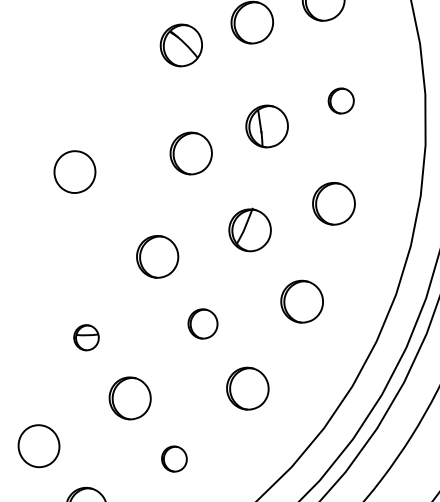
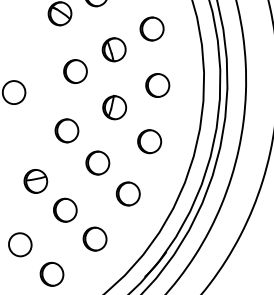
part: (340, 99) -> (151, 28), size x1.67
part: (202, 322) -> (97, 162), size x1.43
part: (85, 337) -> (35, 181), size x1.67
part: (173, 457) -> (94, 238), size x1.67

